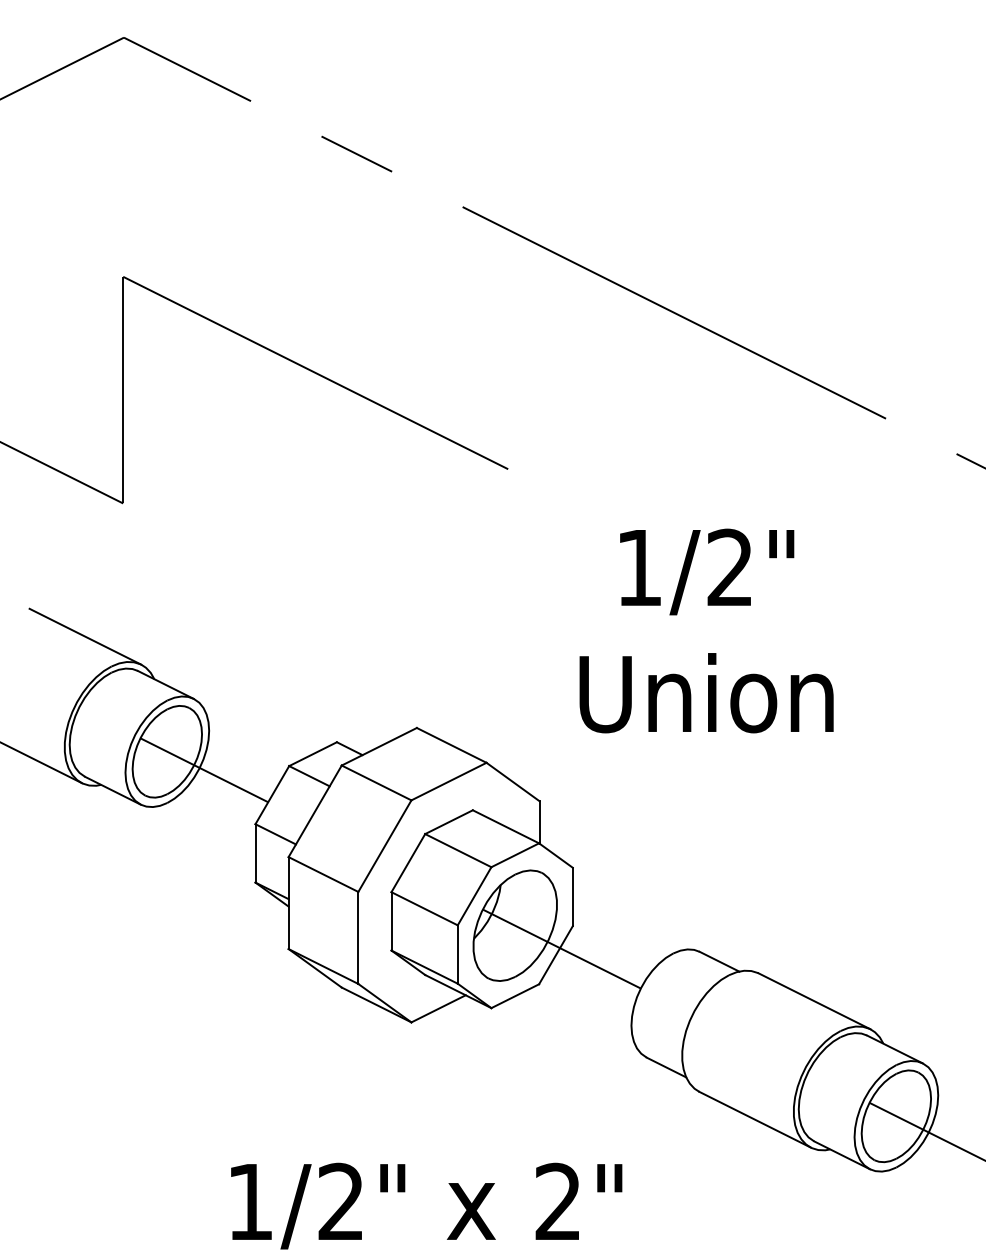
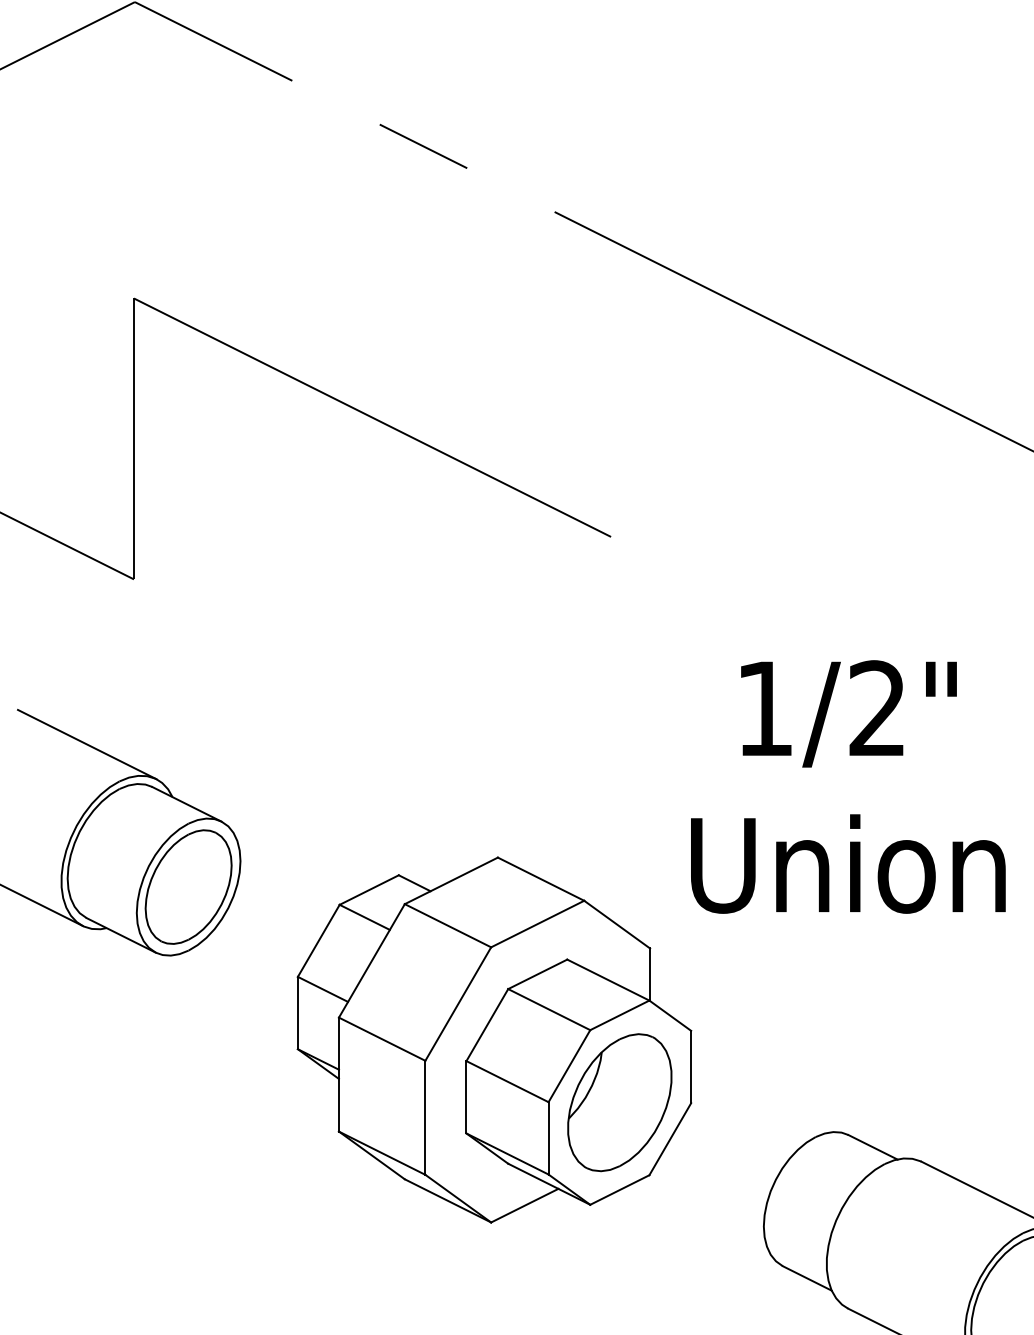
text: (706, 630) -> (848, 786), moved
line: (204, 770) -> (234, 910), removed
line: (561, 948) -> (677, 1130), removed

